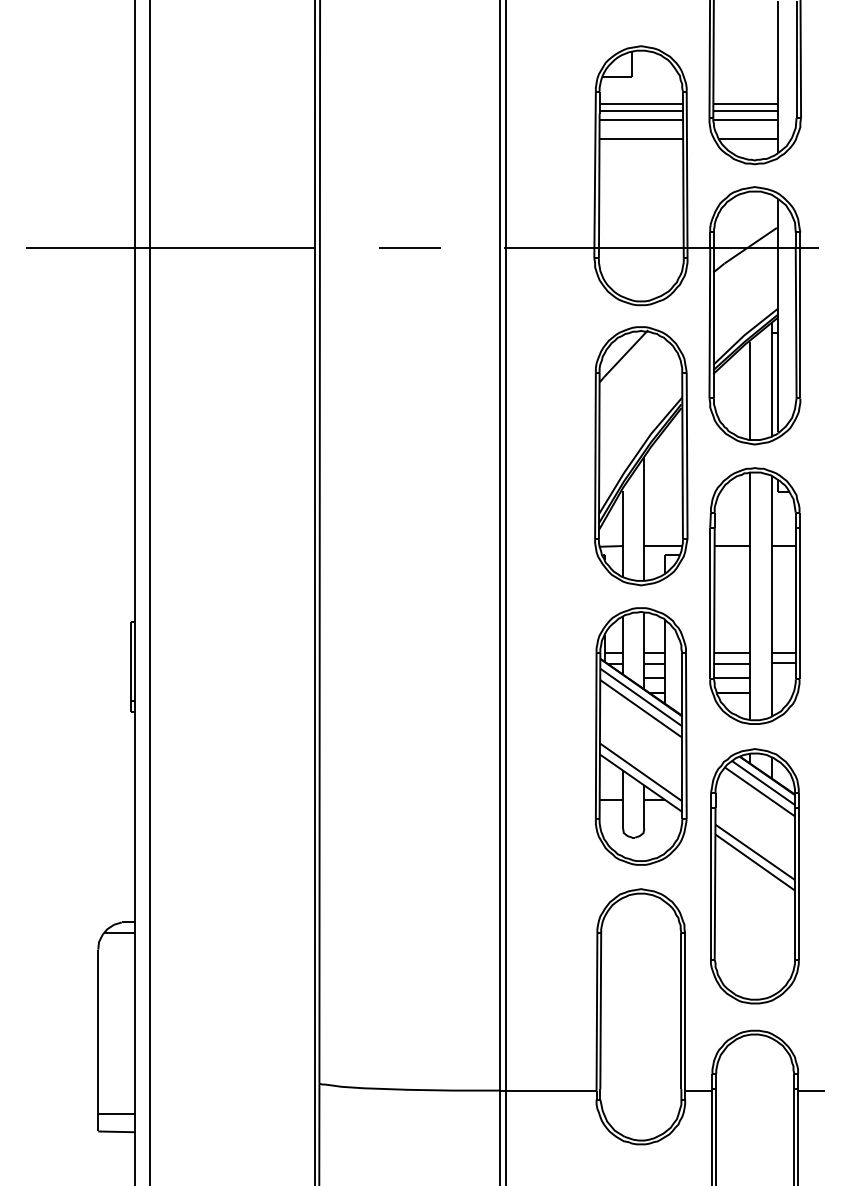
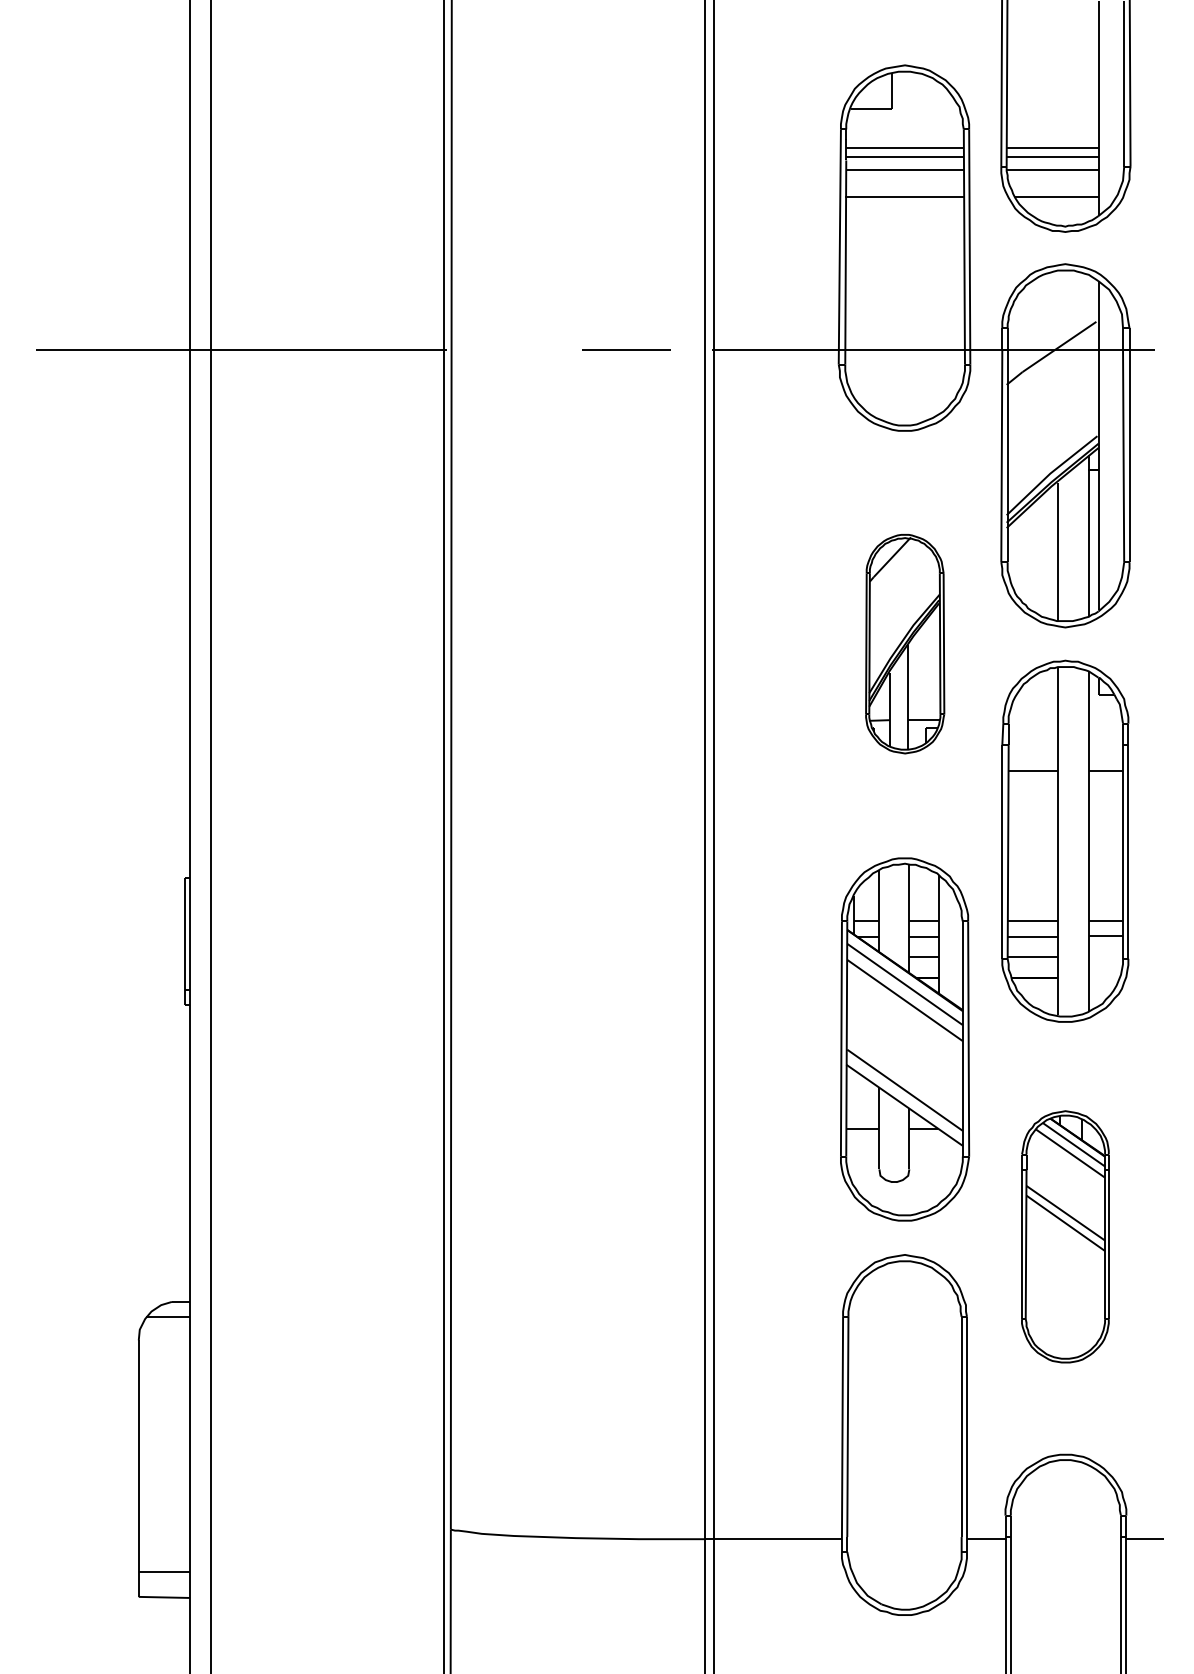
line: (409, 247) -> (625, 349), moved
part: (641, 456) -> (905, 644), size x0.6
part: (754, 876) -> (1064, 1237), size x0.7

